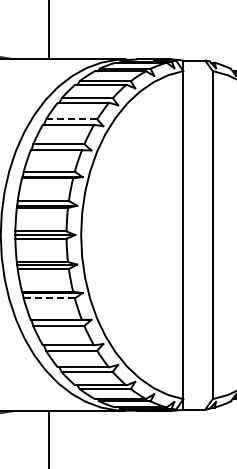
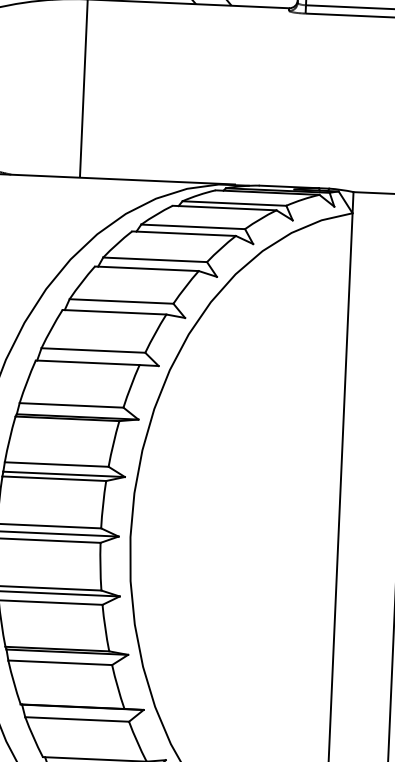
line: (71, 119) -> (121, 301), dashed -> solid
line: (49, 298) -> (60, 662), dashed -> solid

